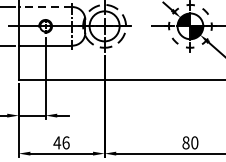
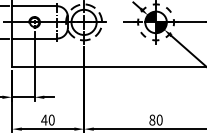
line: (45, 7) -> (34, 6), dashed -> solid
text: (65, 142) -> (51, 119), 46 -> 40

